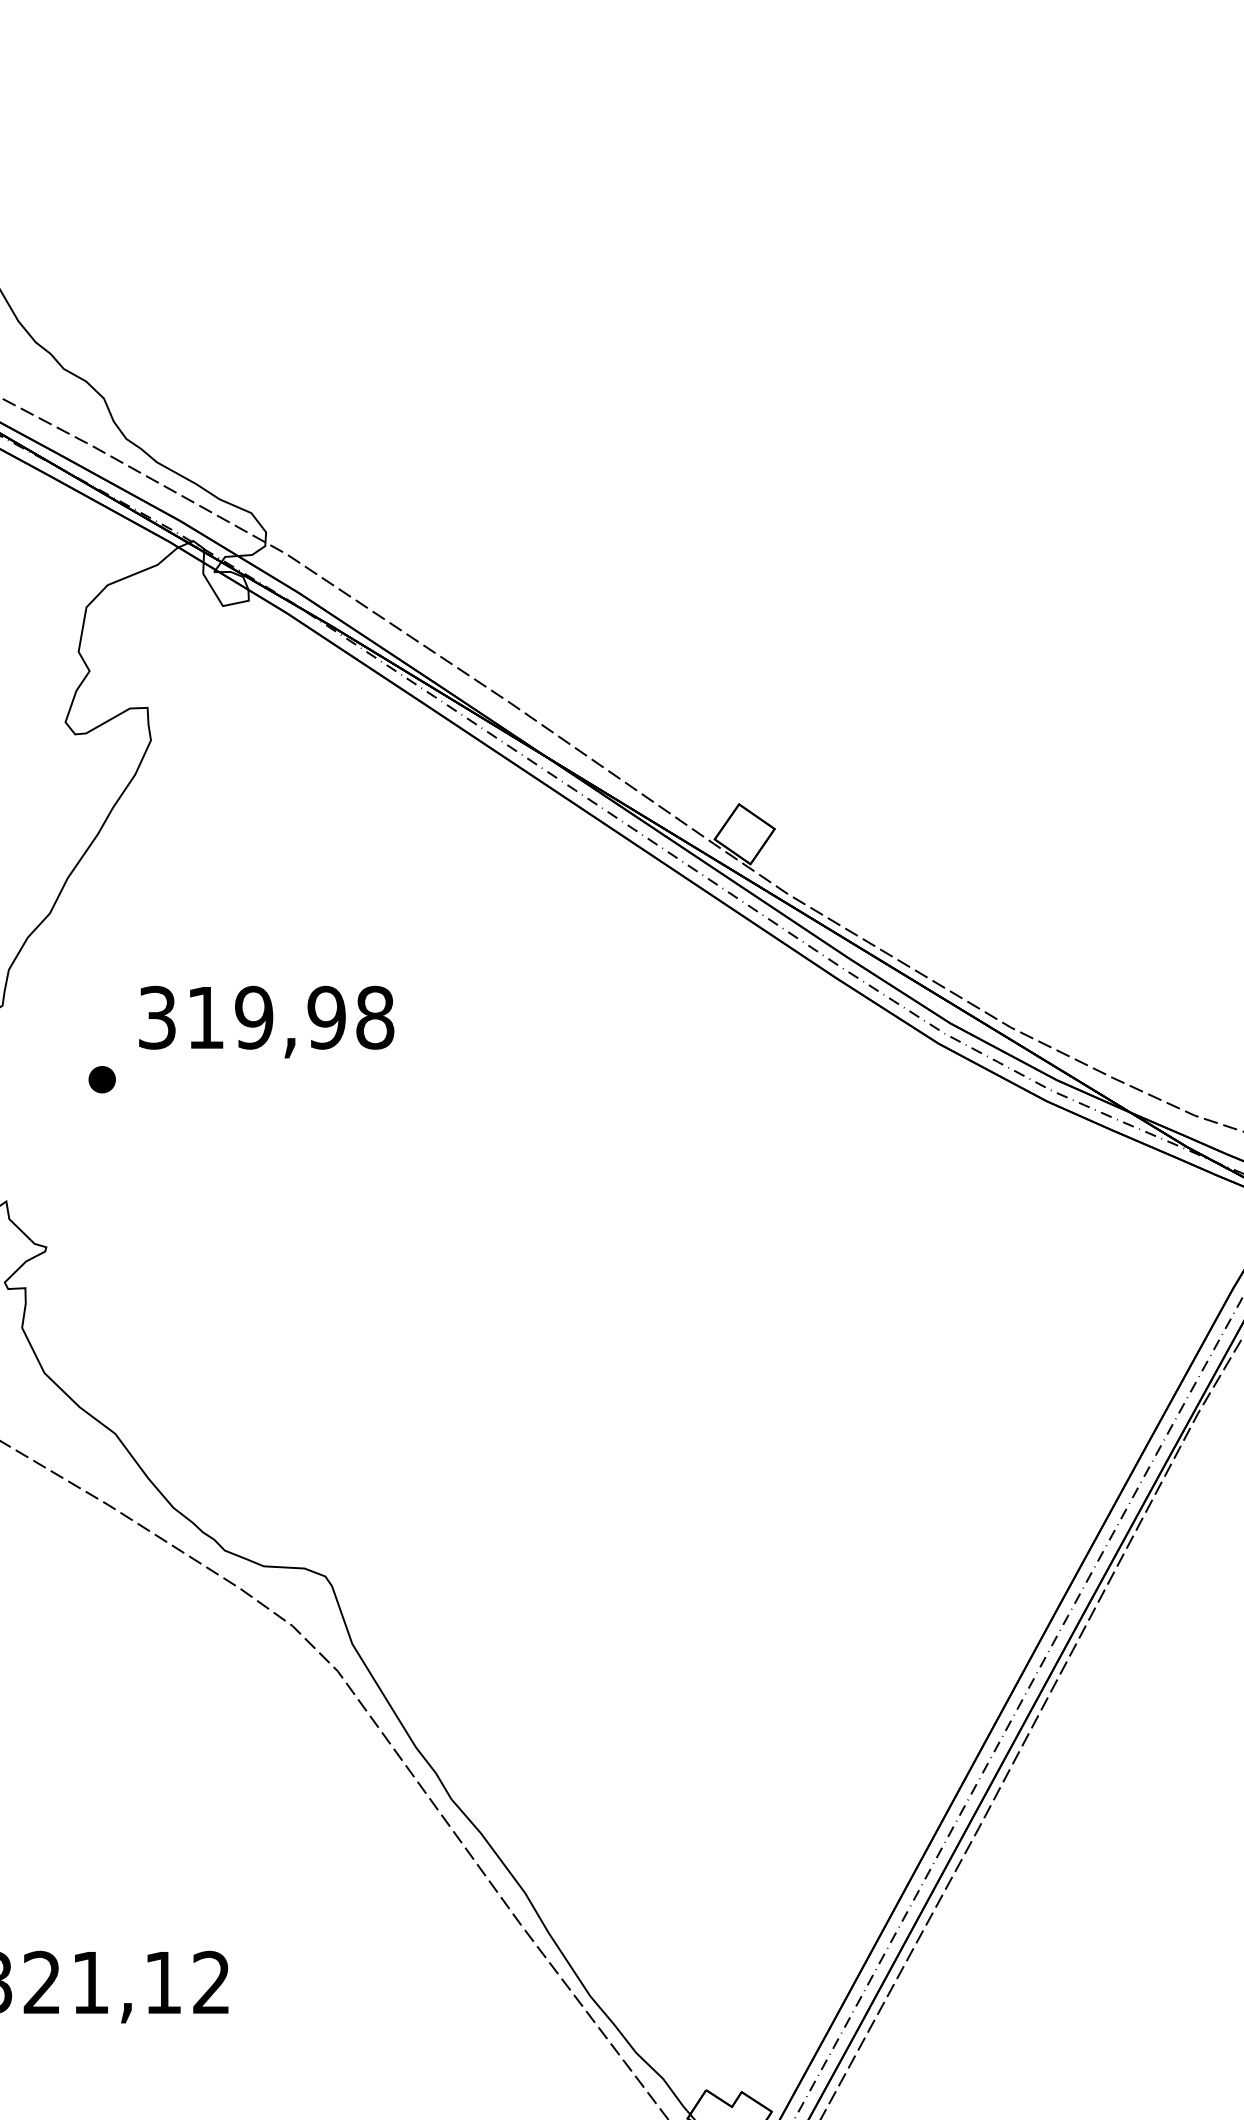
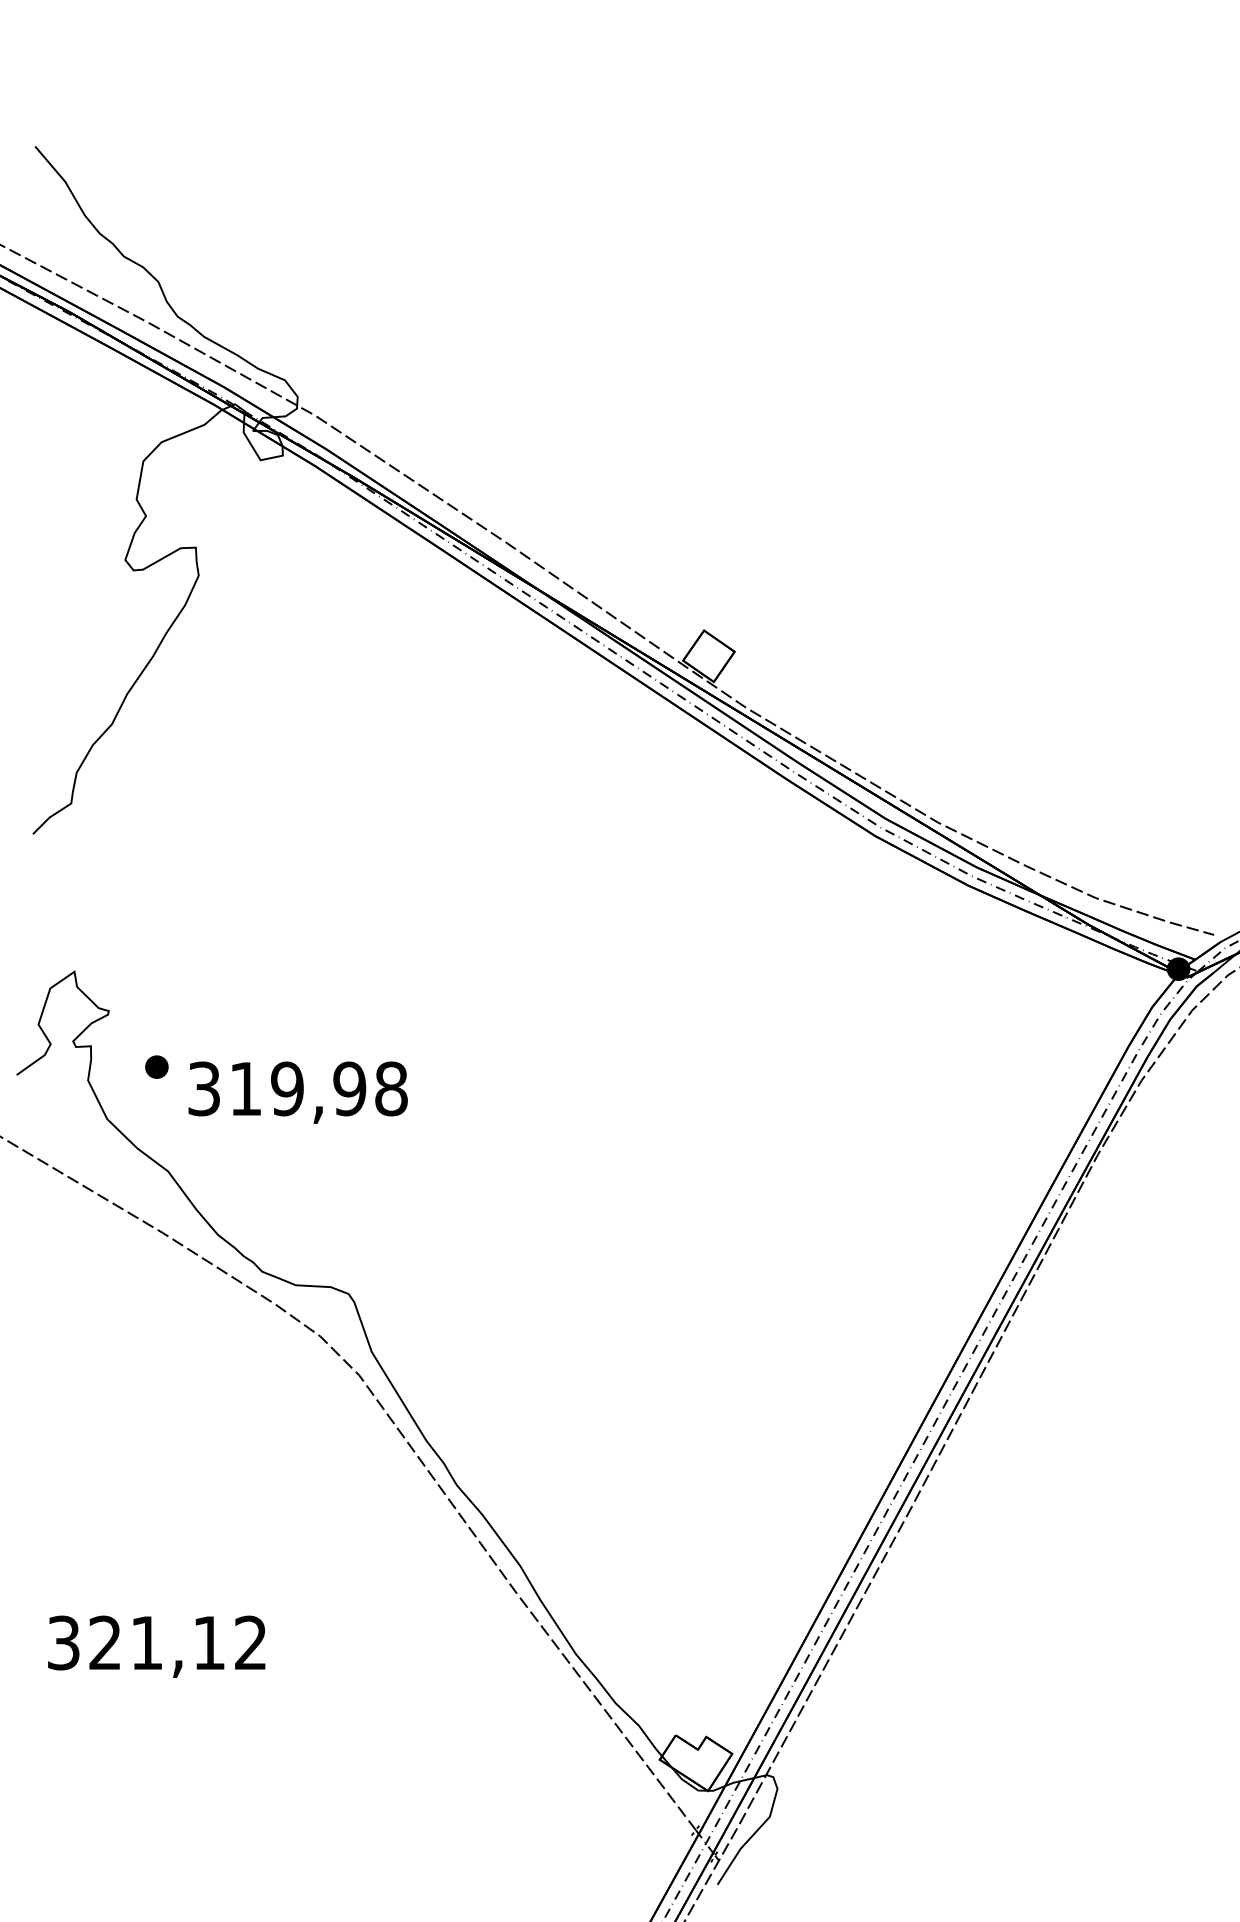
text: (265, 1021) -> (297, 1092), moved
part: (101, 1078) -> (156, 1066), moved

